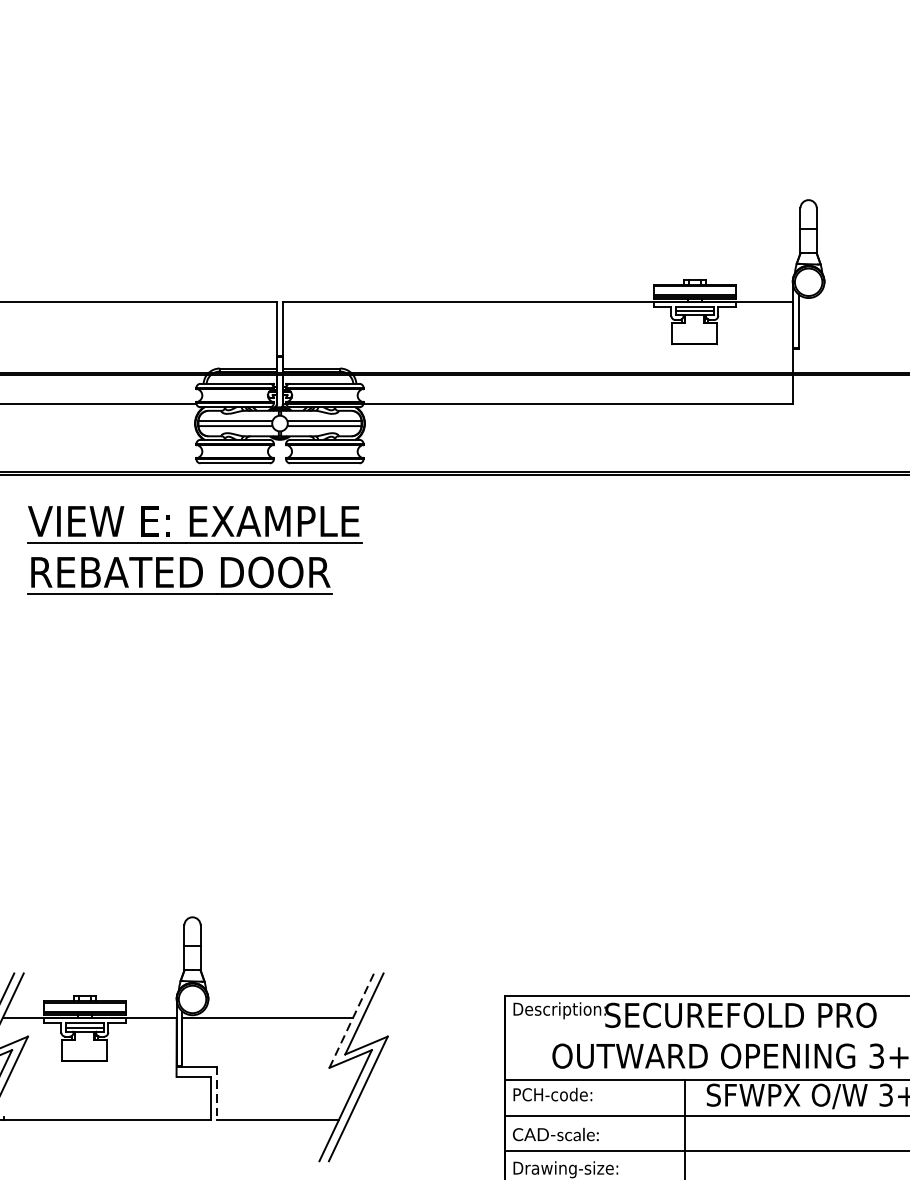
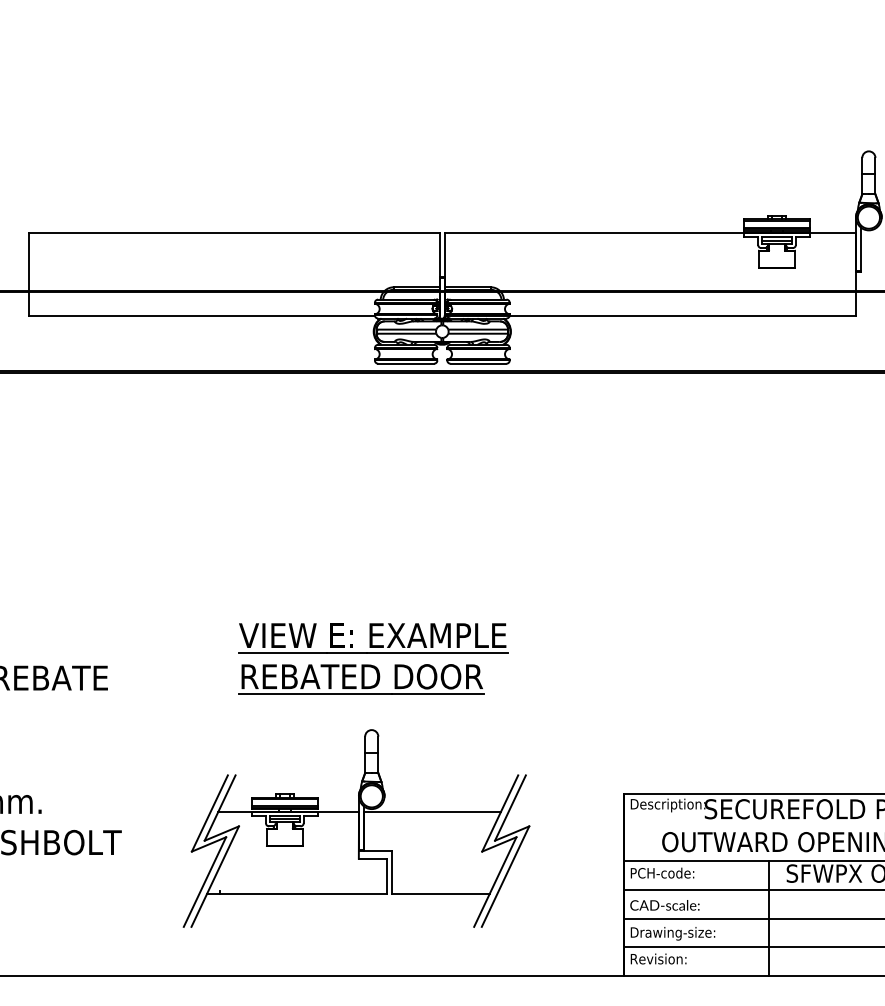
part: (194, 549) -> (373, 658), moved
line: (352, 1020) -> (500, 813), dashed -> solid
line: (217, 1093) -> (391, 872), dashed -> solid

